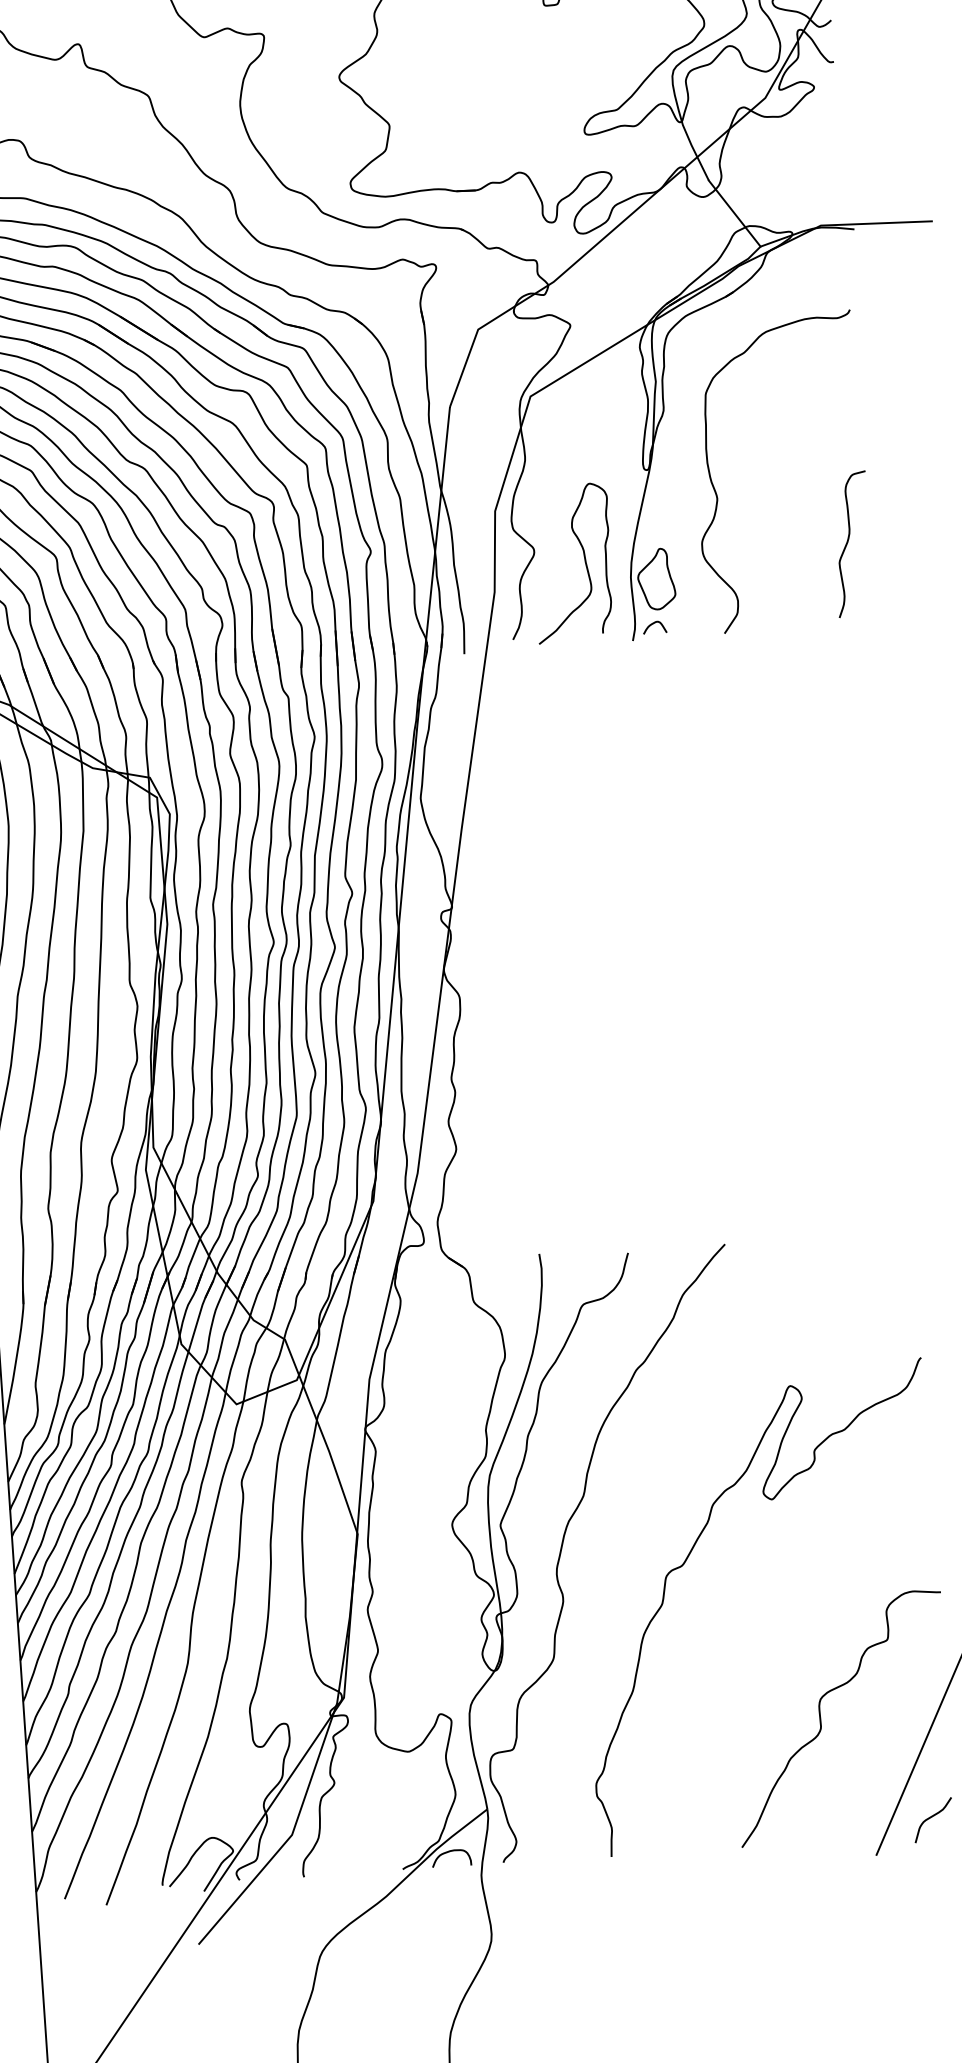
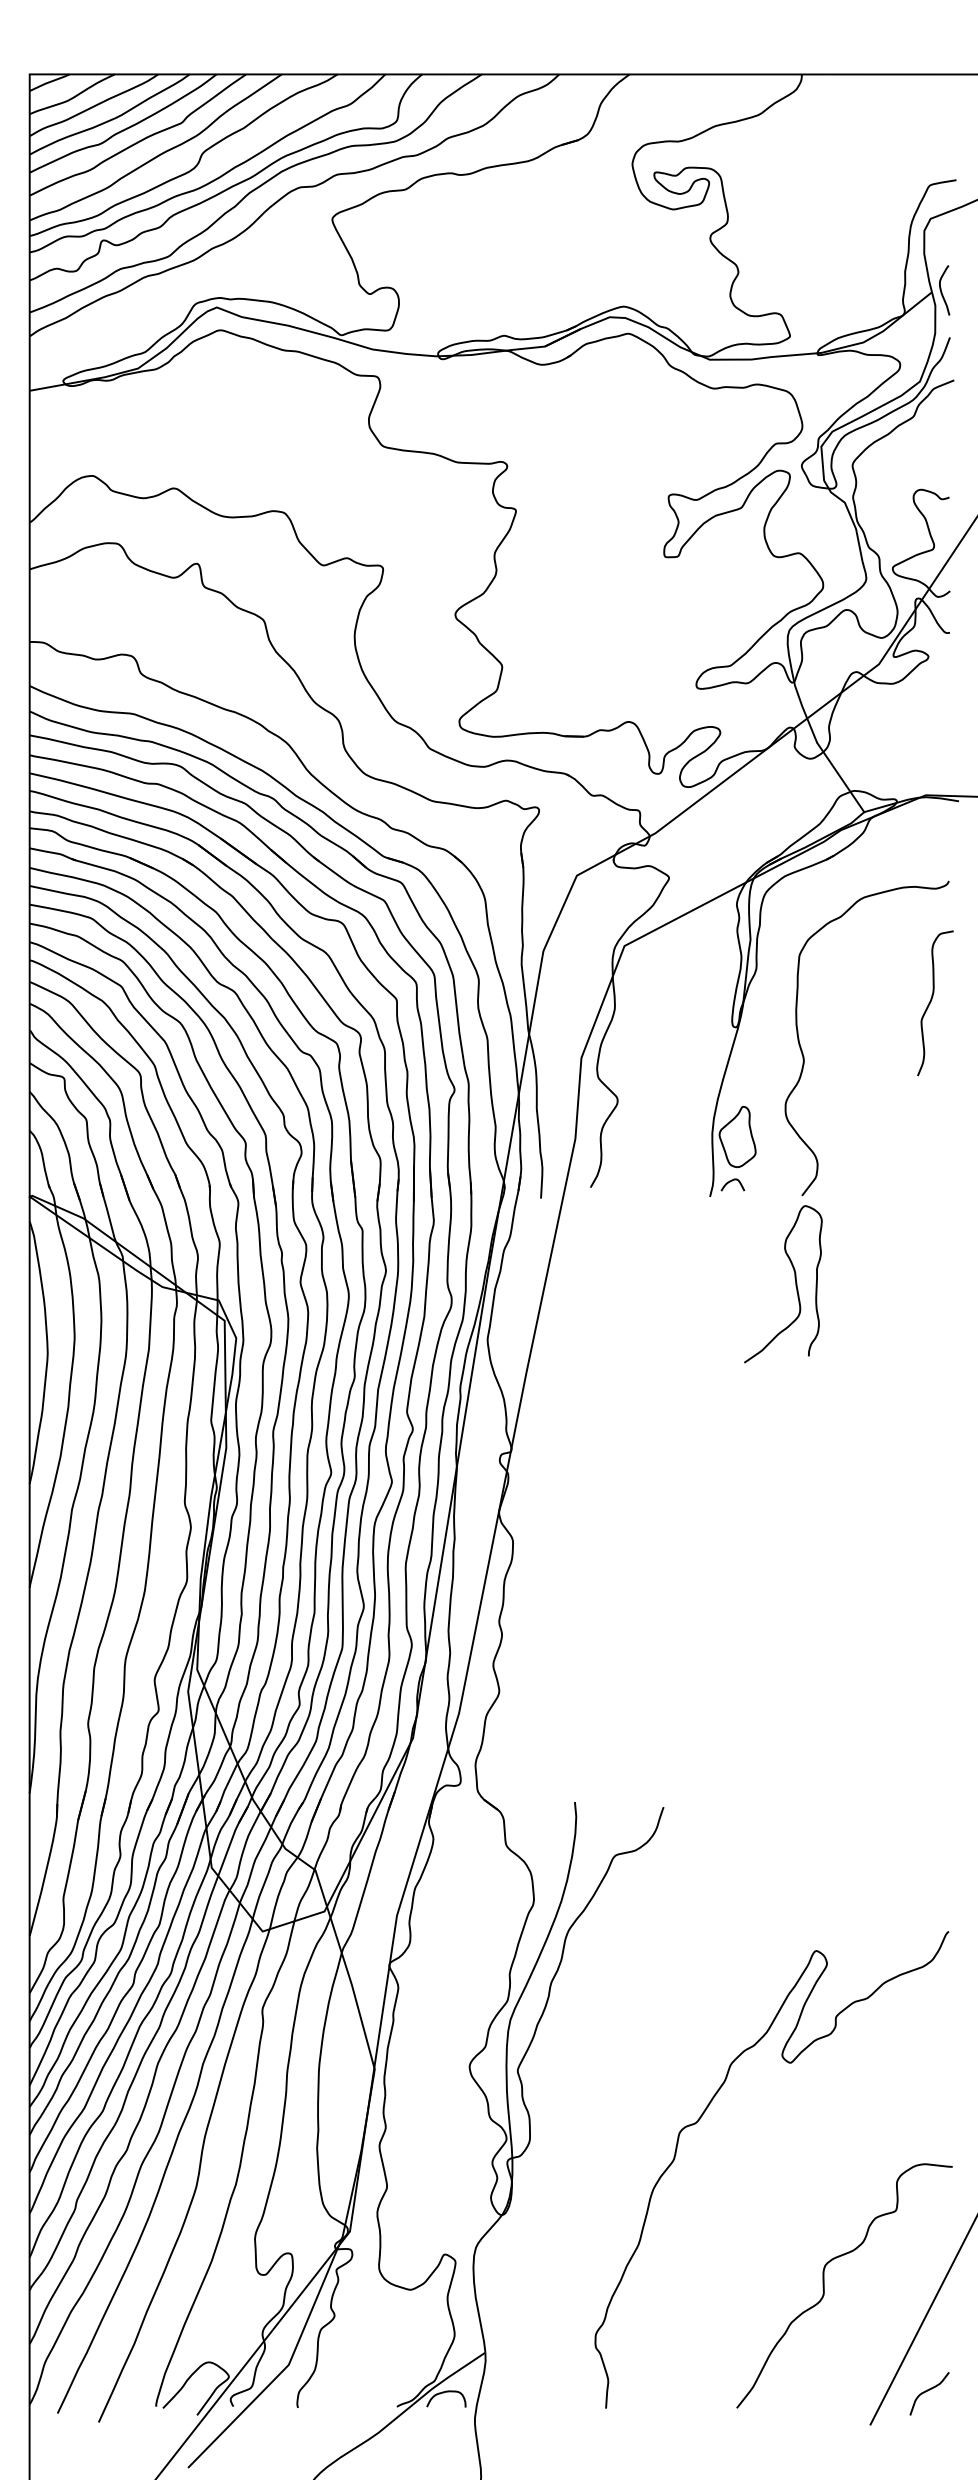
curve: (848, 543) -> (931, 1002), moved
curve: (584, 562) -> (795, 1284), moved
curve: (564, 1540) -> (580, 2089), removed

